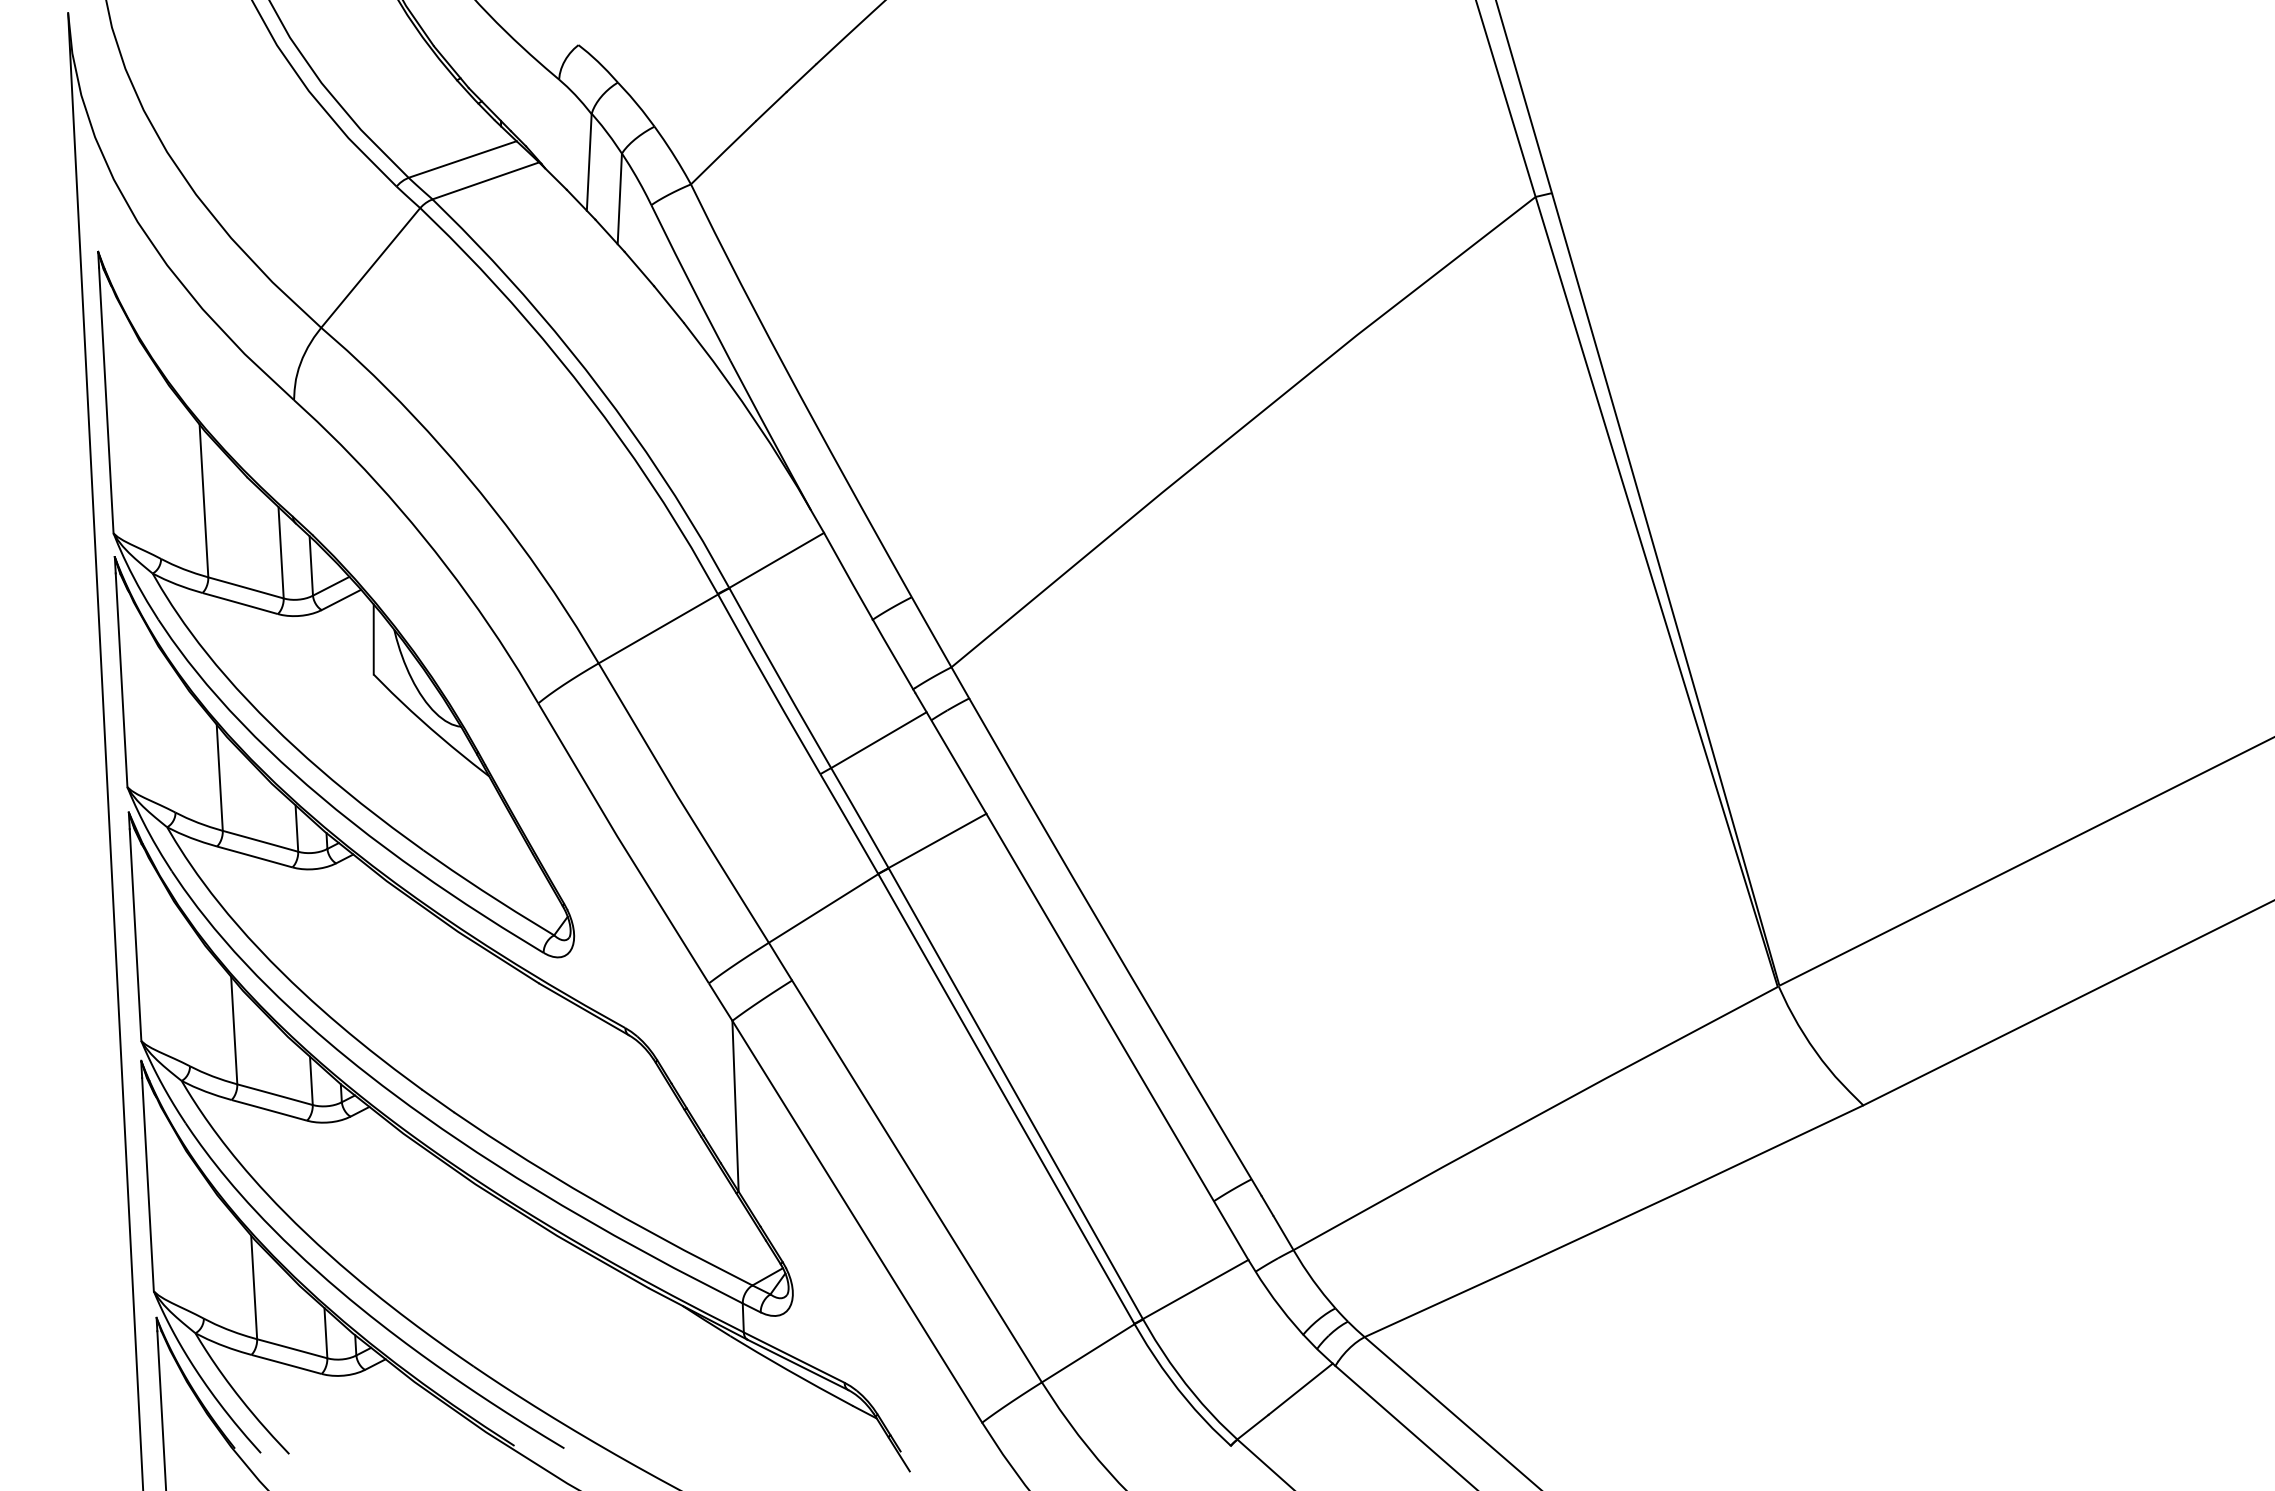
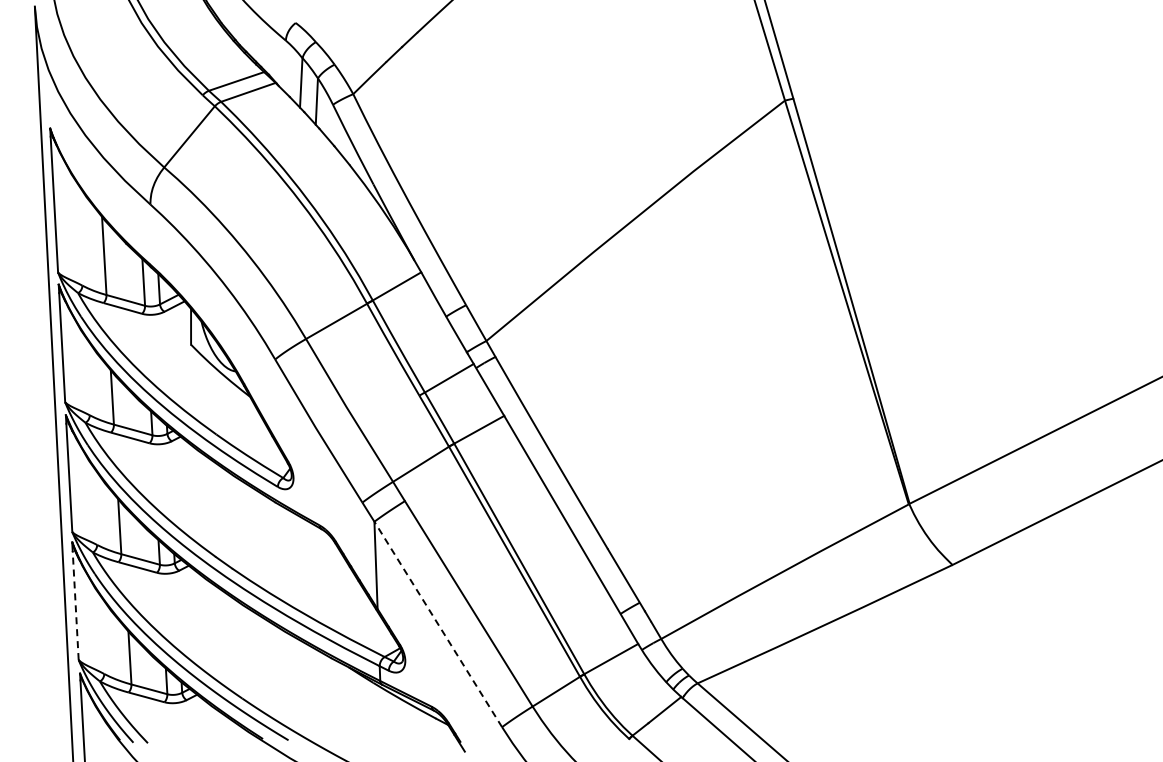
line: (147, 1184) -> (75, 605), solid -> dashed
line: (857, 1221) -> (438, 624), solid -> dashed

